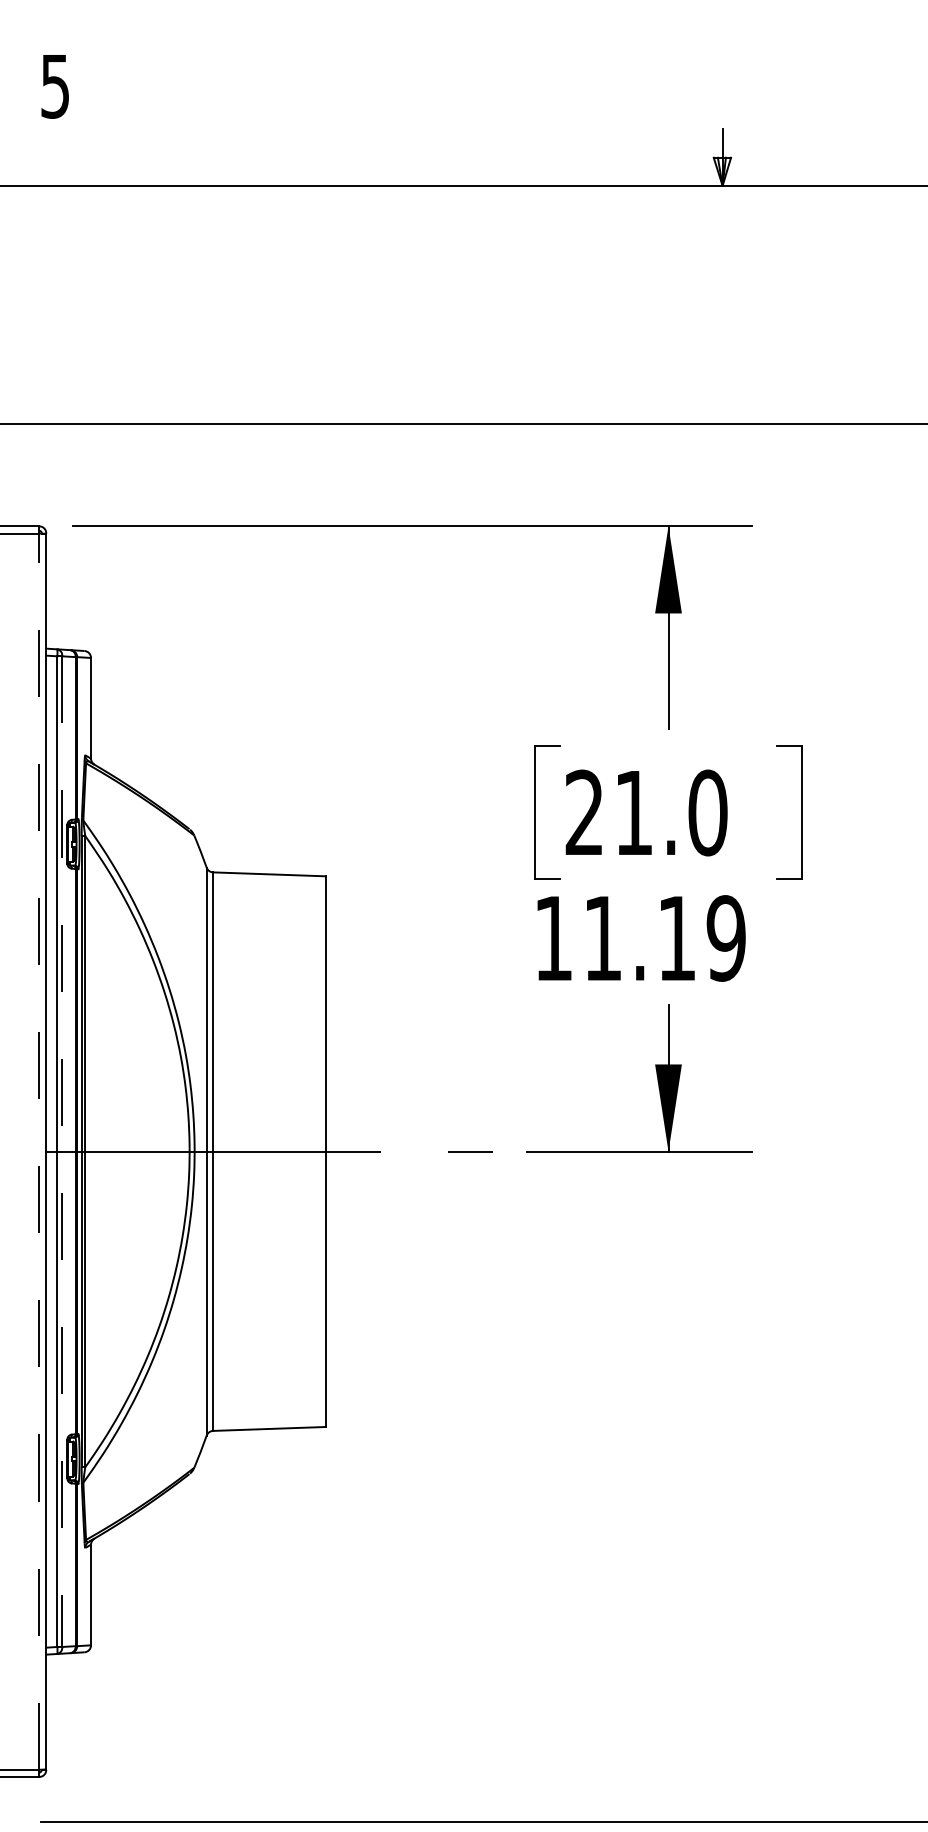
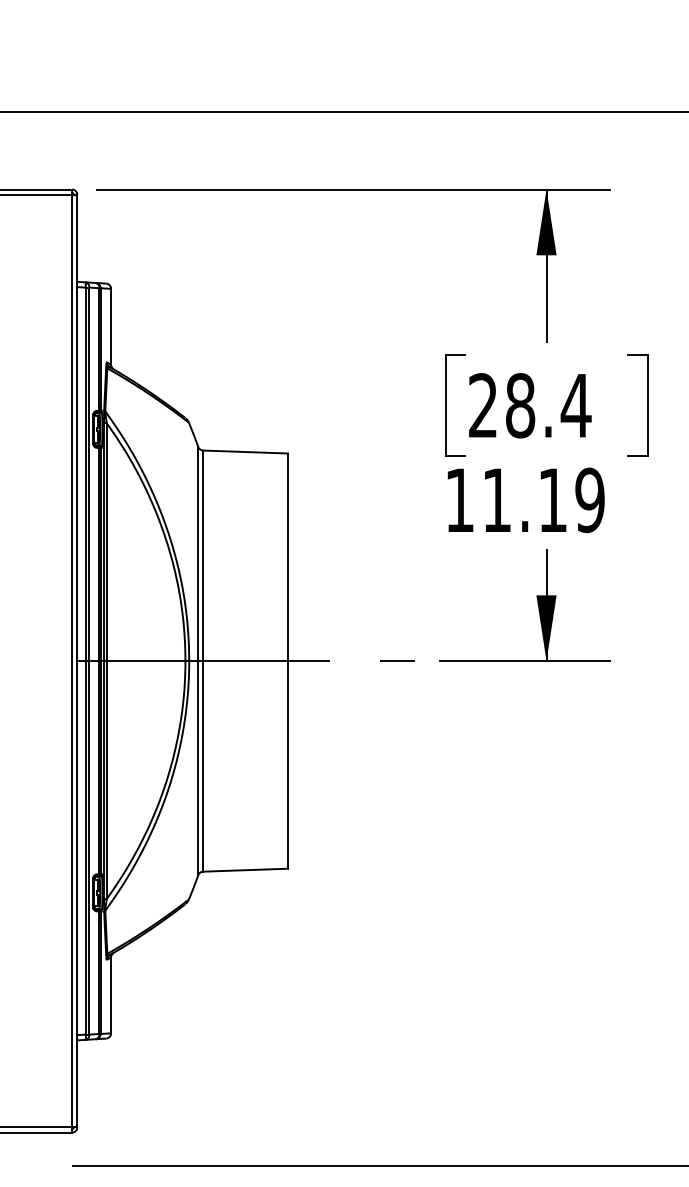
text: (671, 812) -> (548, 405), 21.0 -> 28.4
line: (39, 1151) -> (72, 660), dashed -> solid
line: (62, 1152) -> (89, 661), dashed -> solid

